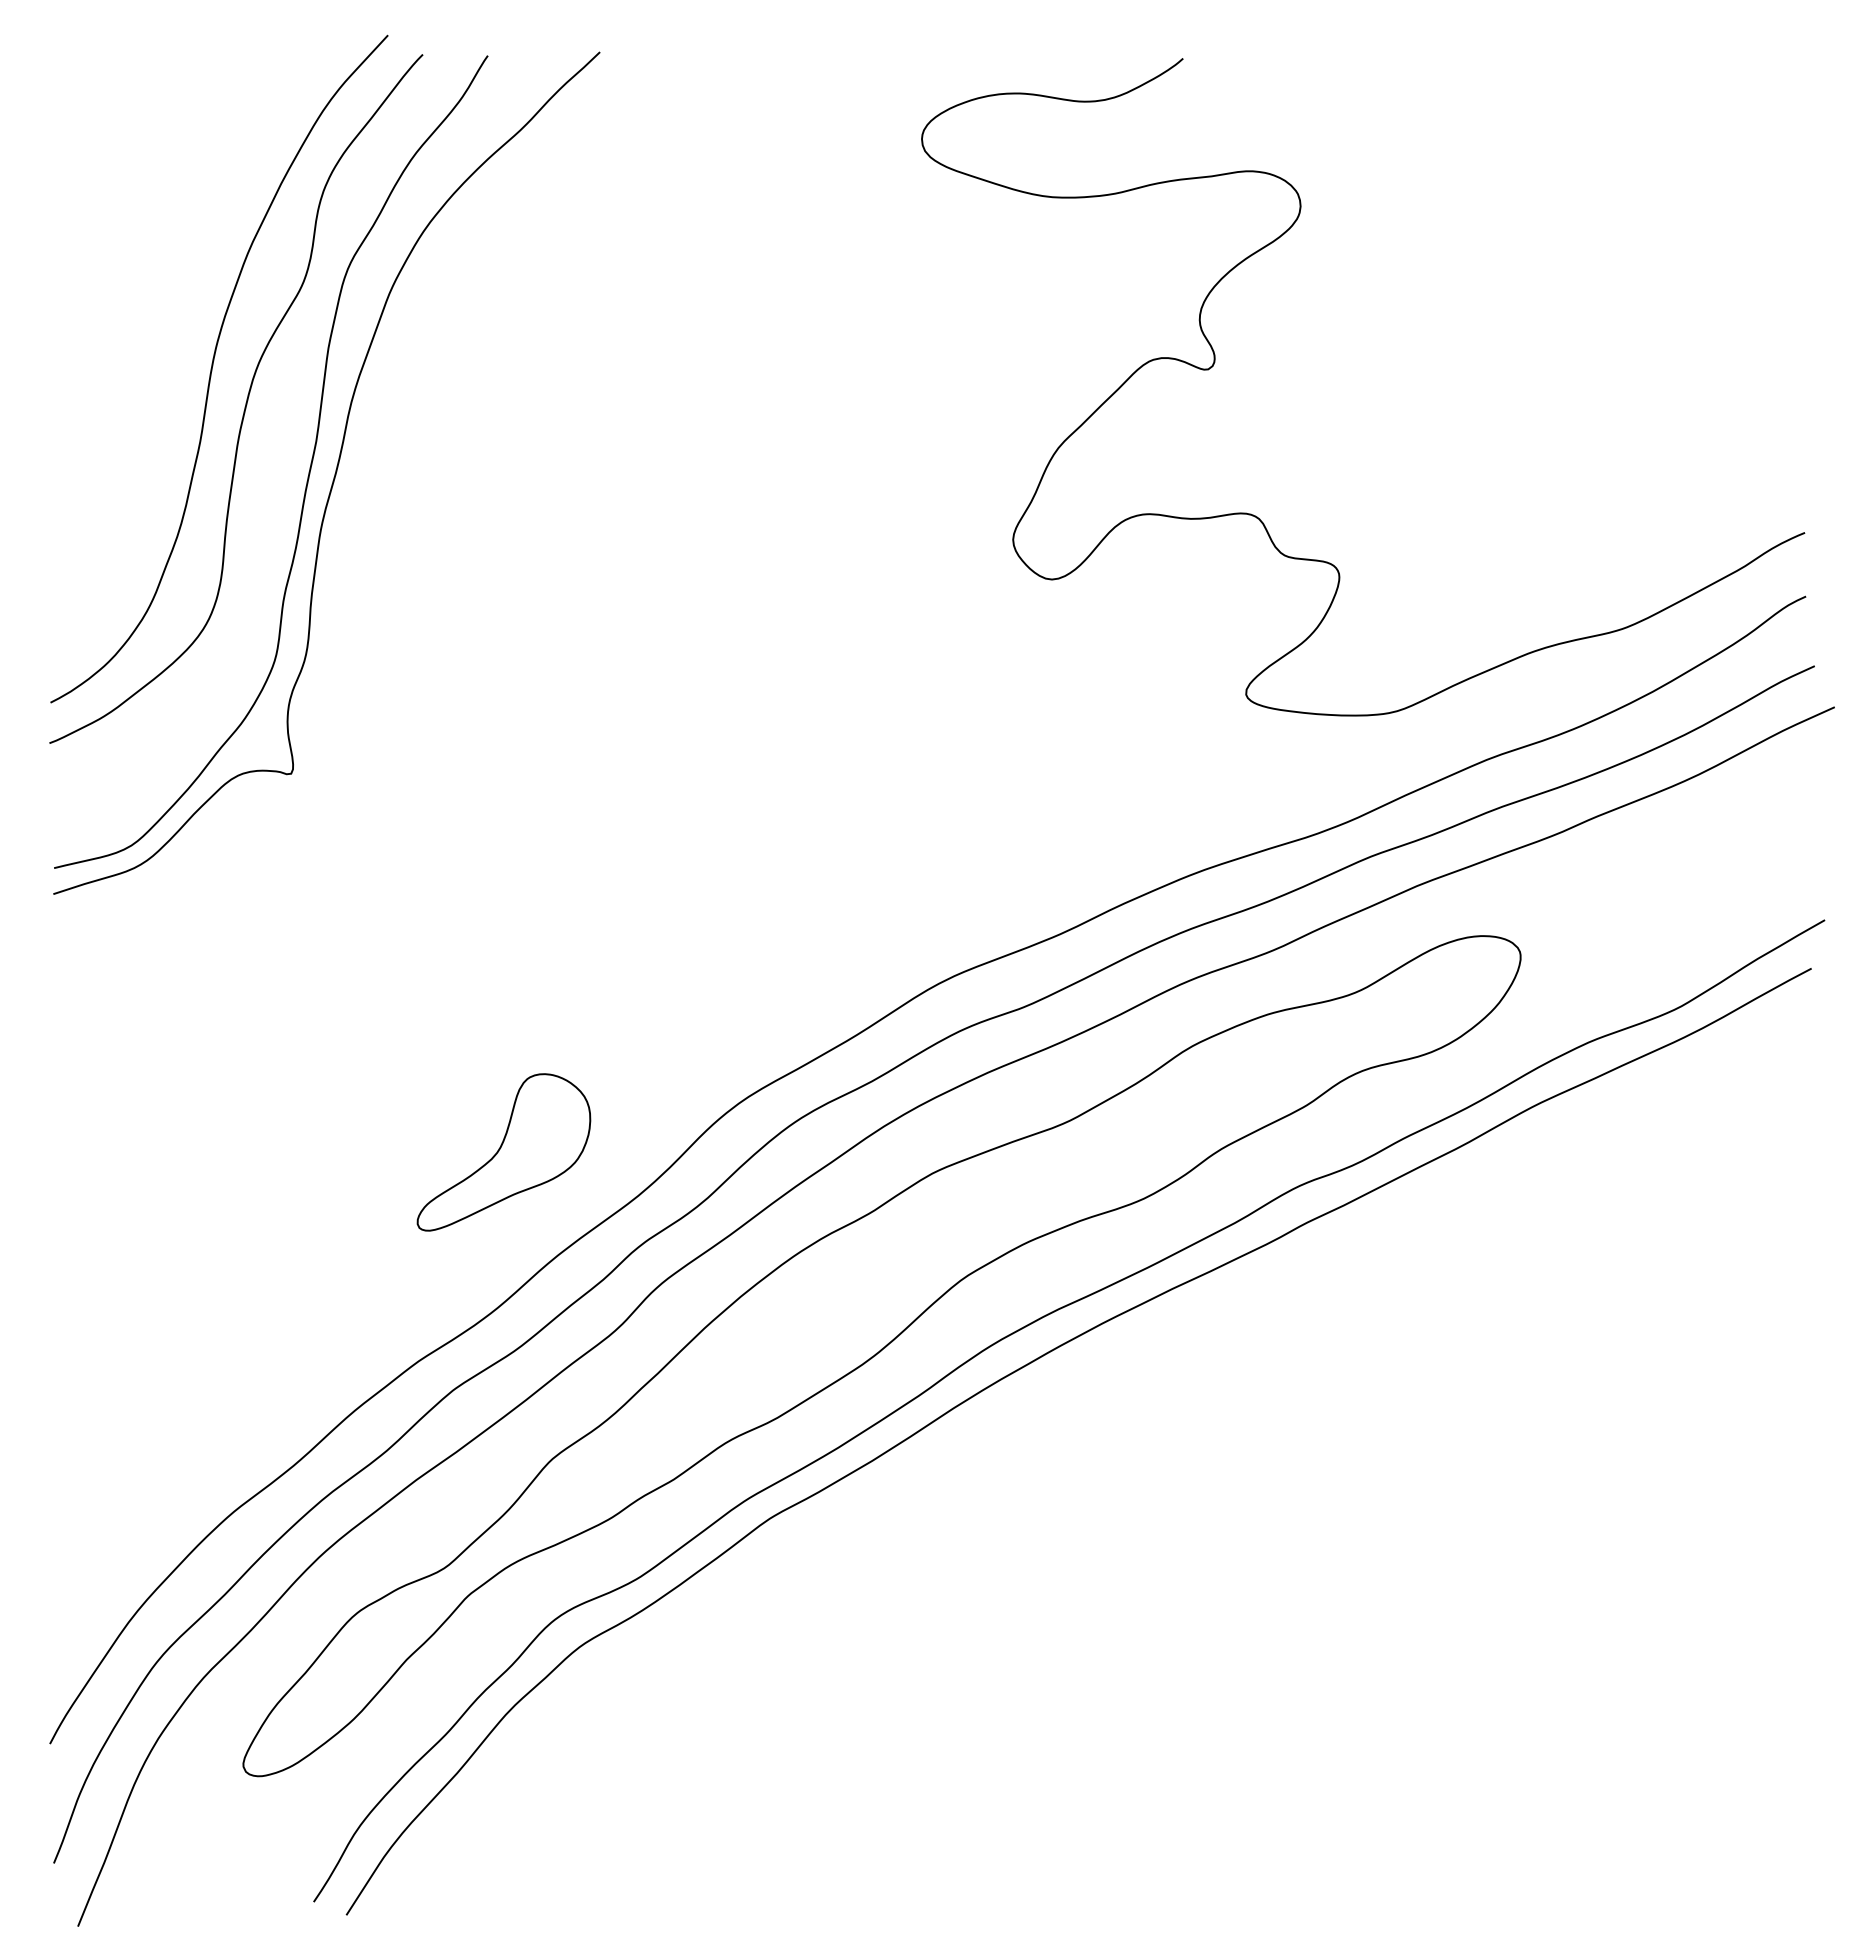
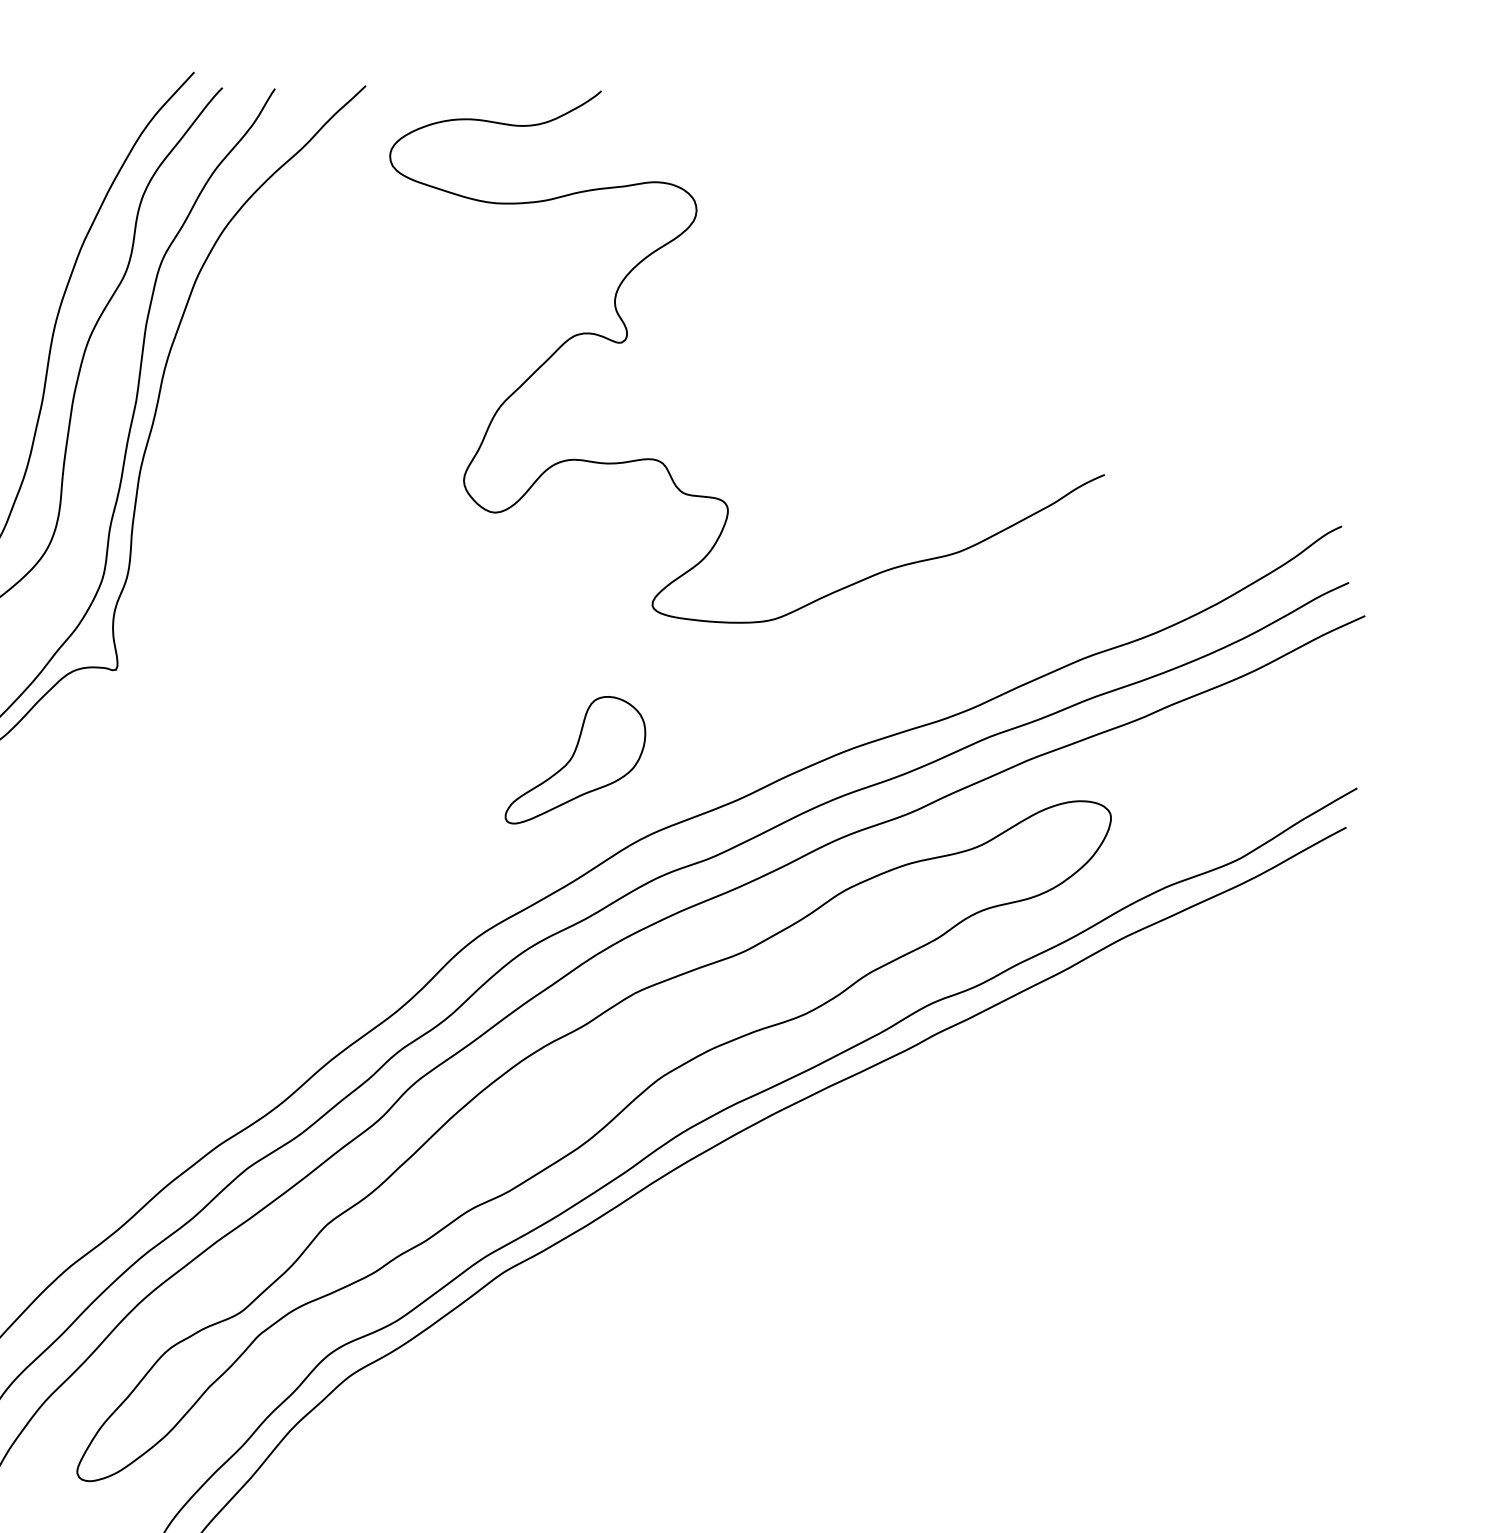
curve: (1215, 362) -> (627, 337), moved
part: (503, 1152) -> (575, 760), moved

